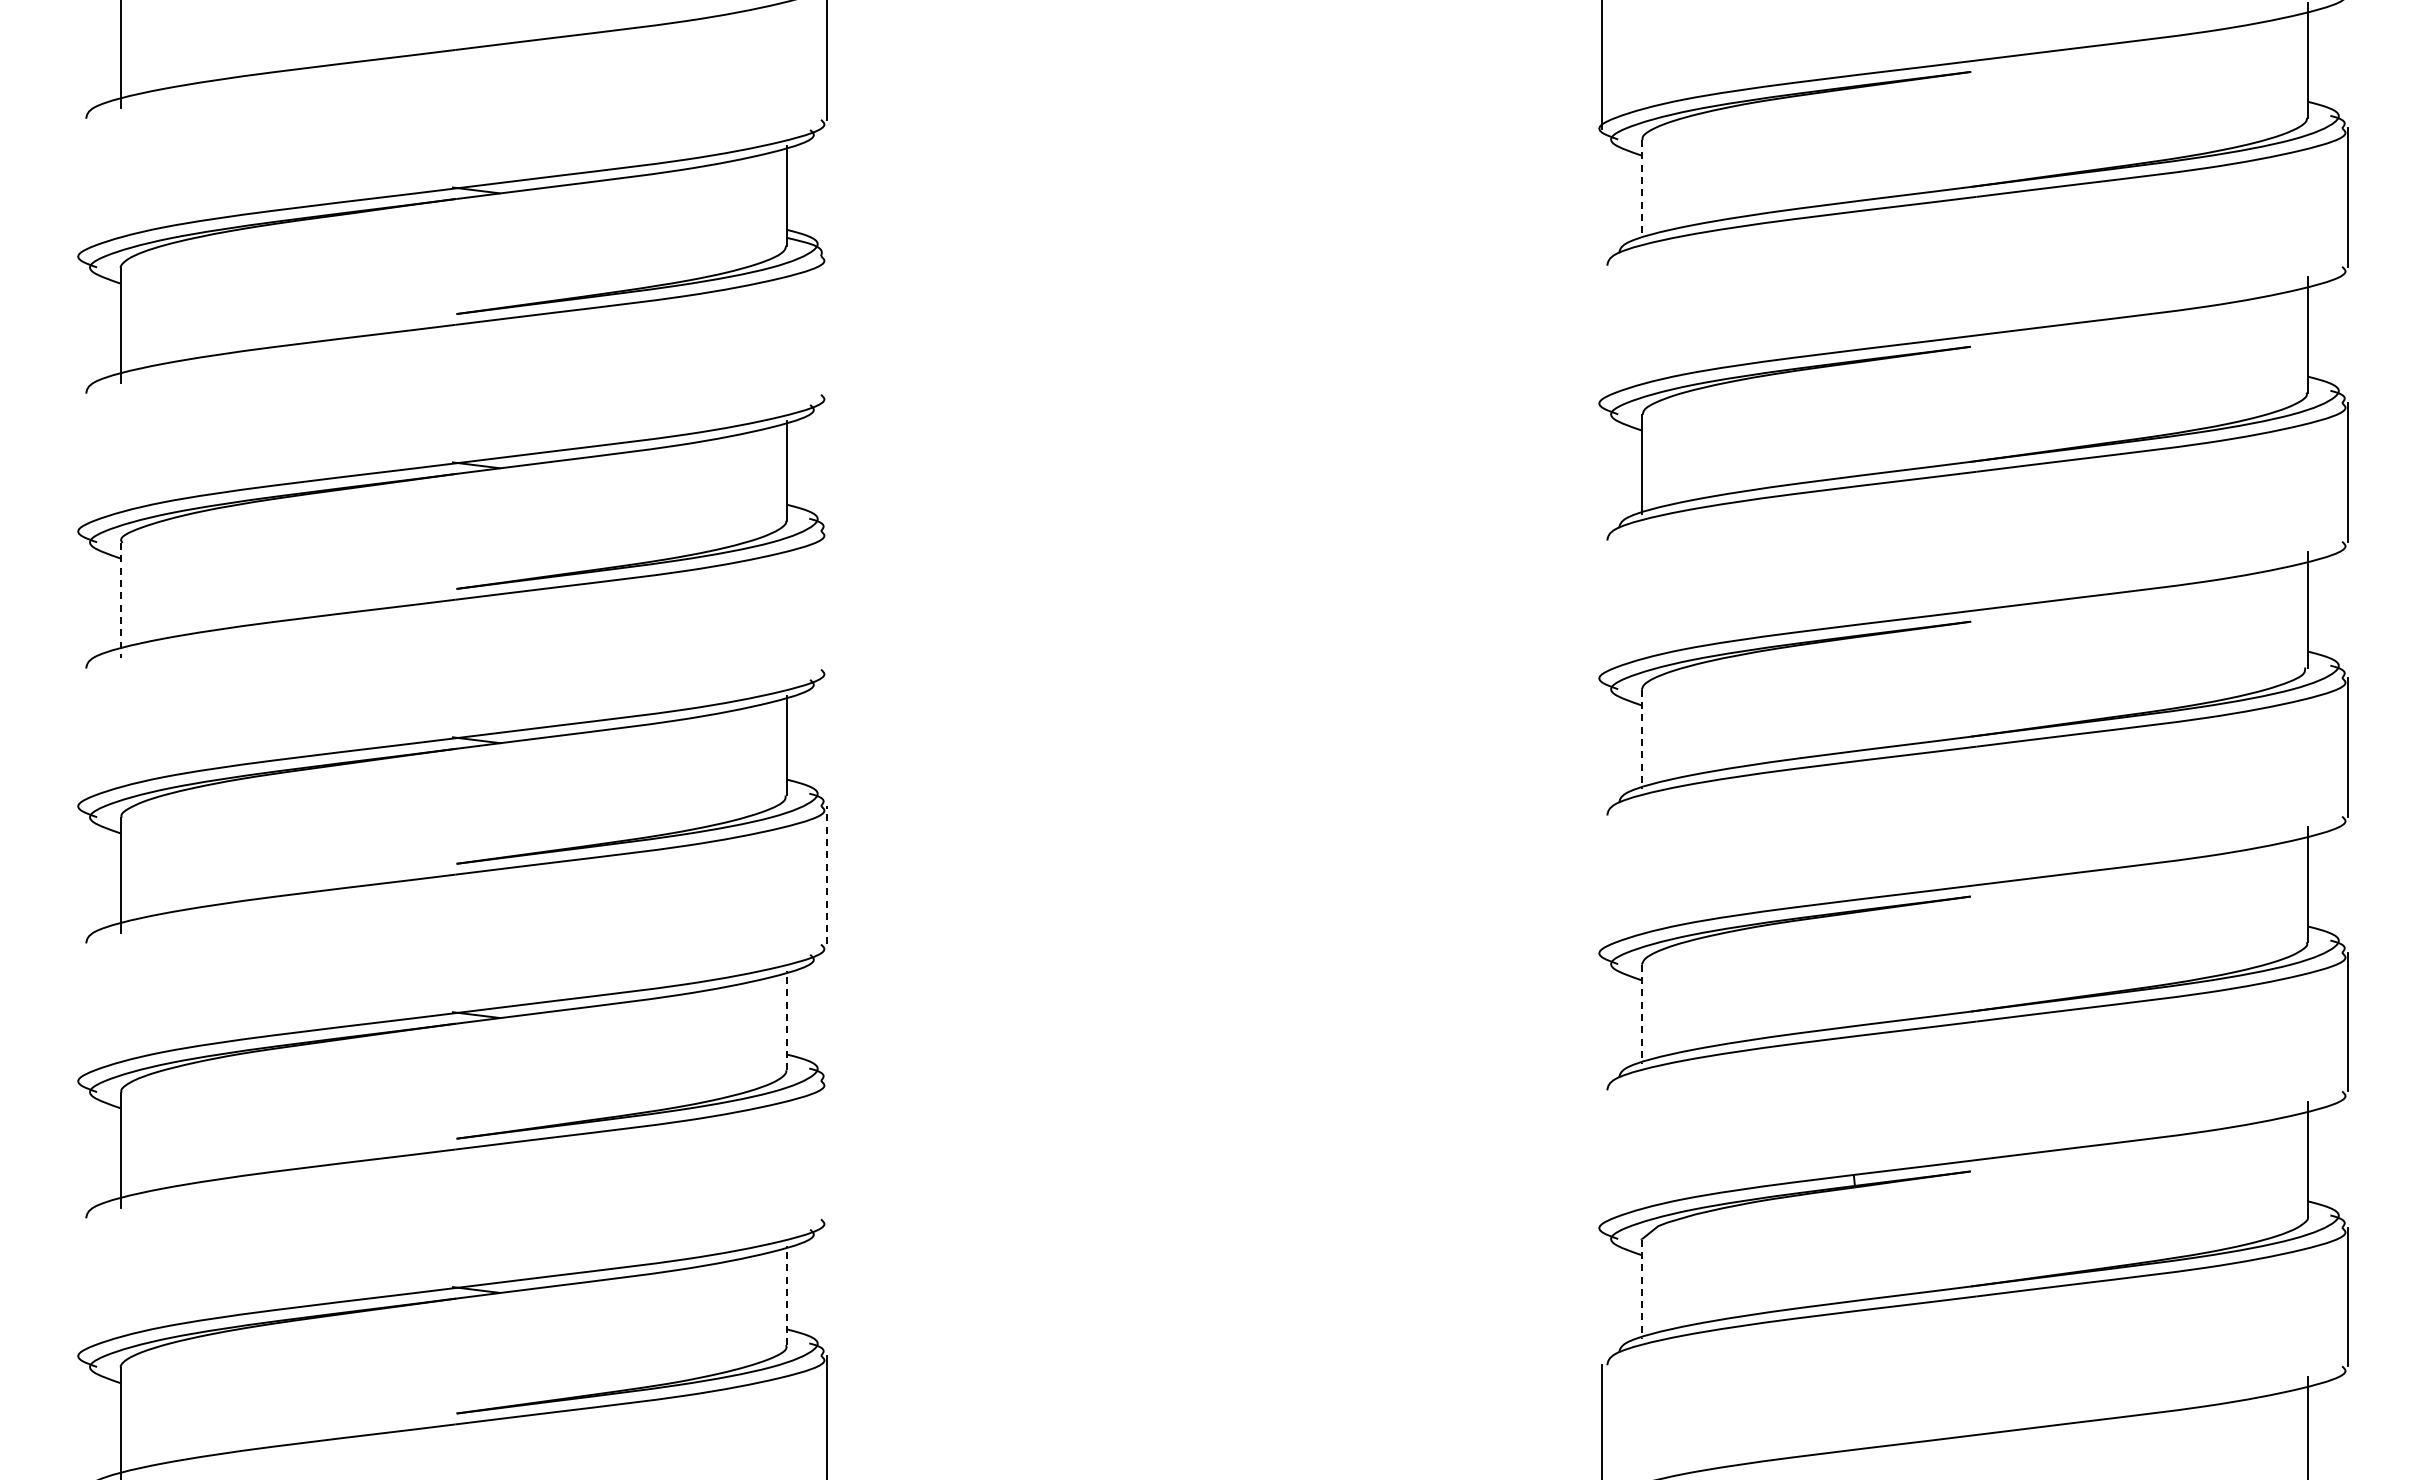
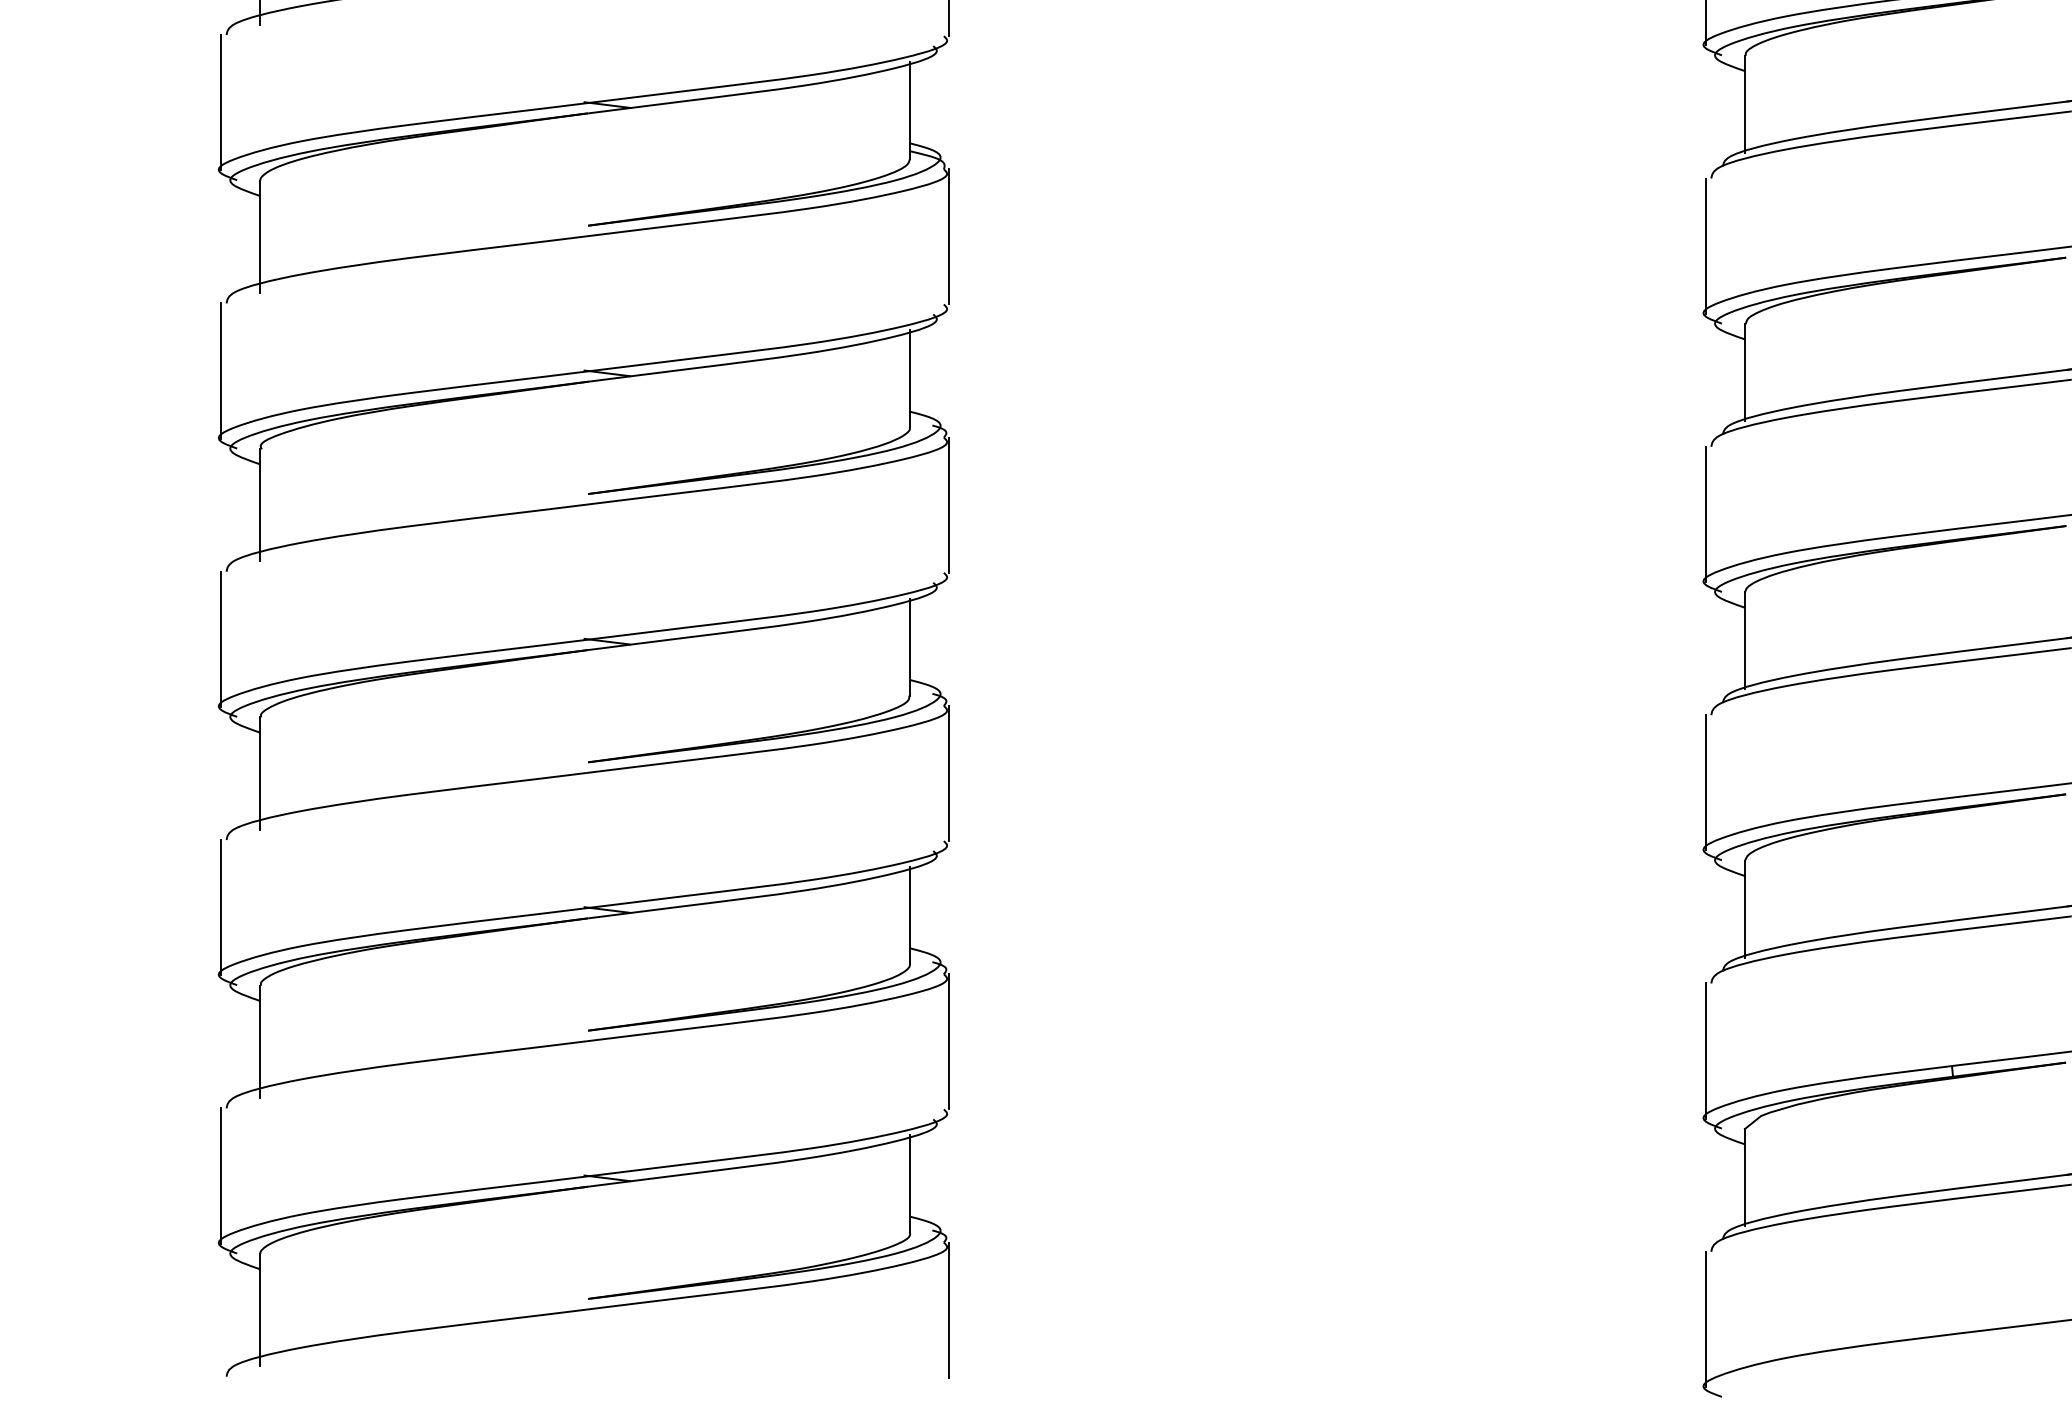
line: (80, 187) -> (221, 102), added
line: (1641, 189) -> (1744, 104), dashed -> solid
line: (826, 325) -> (949, 236), added
line: (1601, 334) -> (1705, 245), added
line: (80, 462) -> (221, 370), added
line: (120, 600) -> (260, 505), dashed -> solid
line: (826, 600) -> (949, 505), added
line: (1601, 609) -> (1705, 514), added
line: (80, 737) -> (221, 639), added
line: (1641, 739) -> (1744, 641), dashed -> solid
line: (826, 874) -> (949, 772), dashed -> solid
line: (1601, 884) -> (1705, 782), added
line: (80, 1012) -> (221, 907), added
line: (1641, 1014) -> (1744, 909), dashed -> solid
line: (786, 1020) -> (910, 915), dashed -> solid
line: (826, 1149) -> (949, 1041), added
line: (1601, 1159) -> (1705, 1050), added
line: (80, 1287) -> (221, 1175), added
line: (1641, 1289) -> (1744, 1177), dashed -> solid
line: (786, 1295) -> (910, 1183), dashed -> solid

